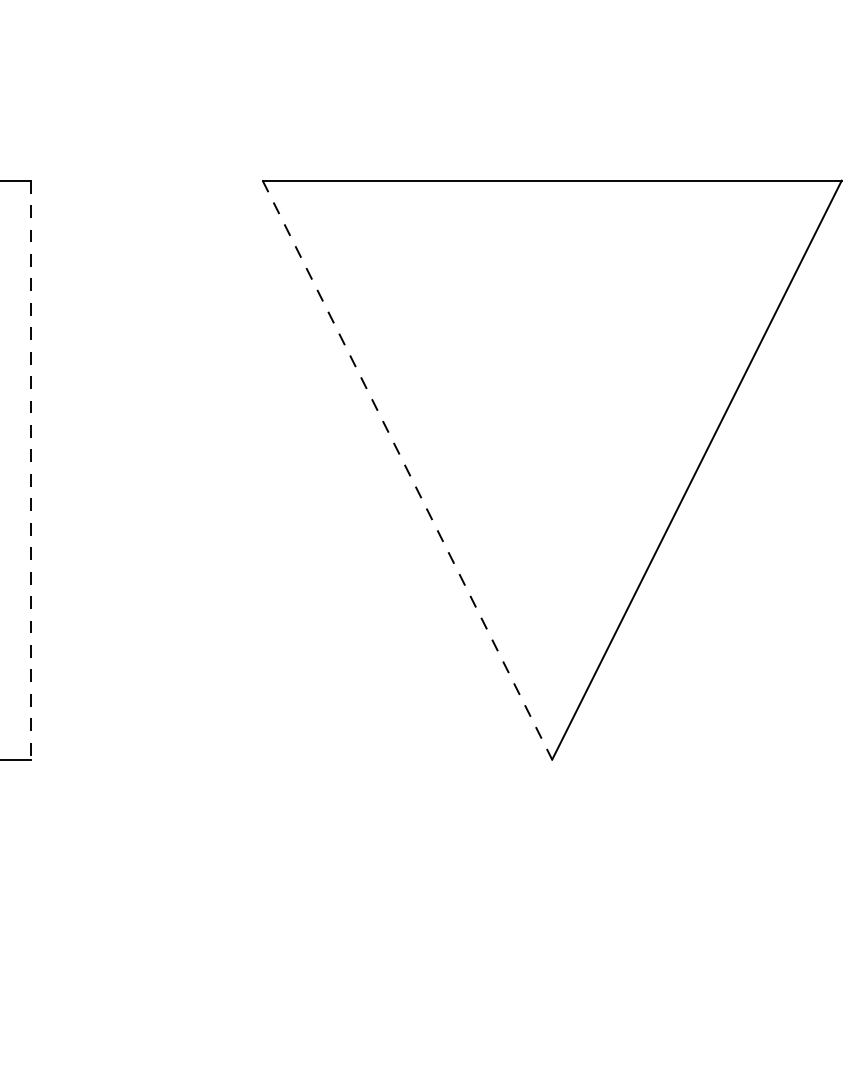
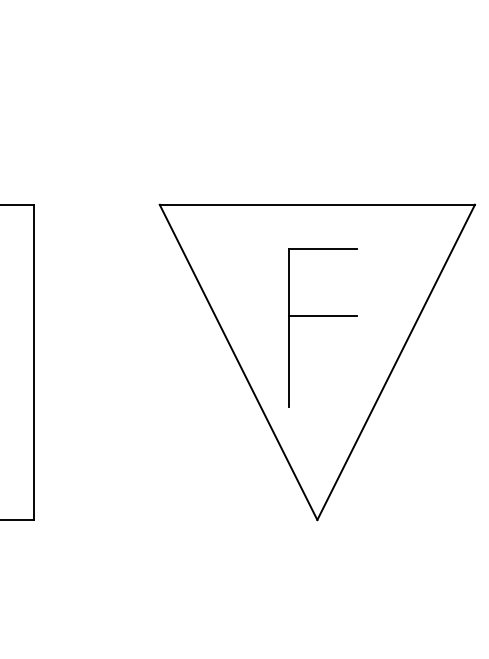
part: (561, 385) -> (322, 316), added
line: (30, 470) -> (33, 362), dashed -> solid
line: (407, 470) -> (238, 362), dashed -> solid

